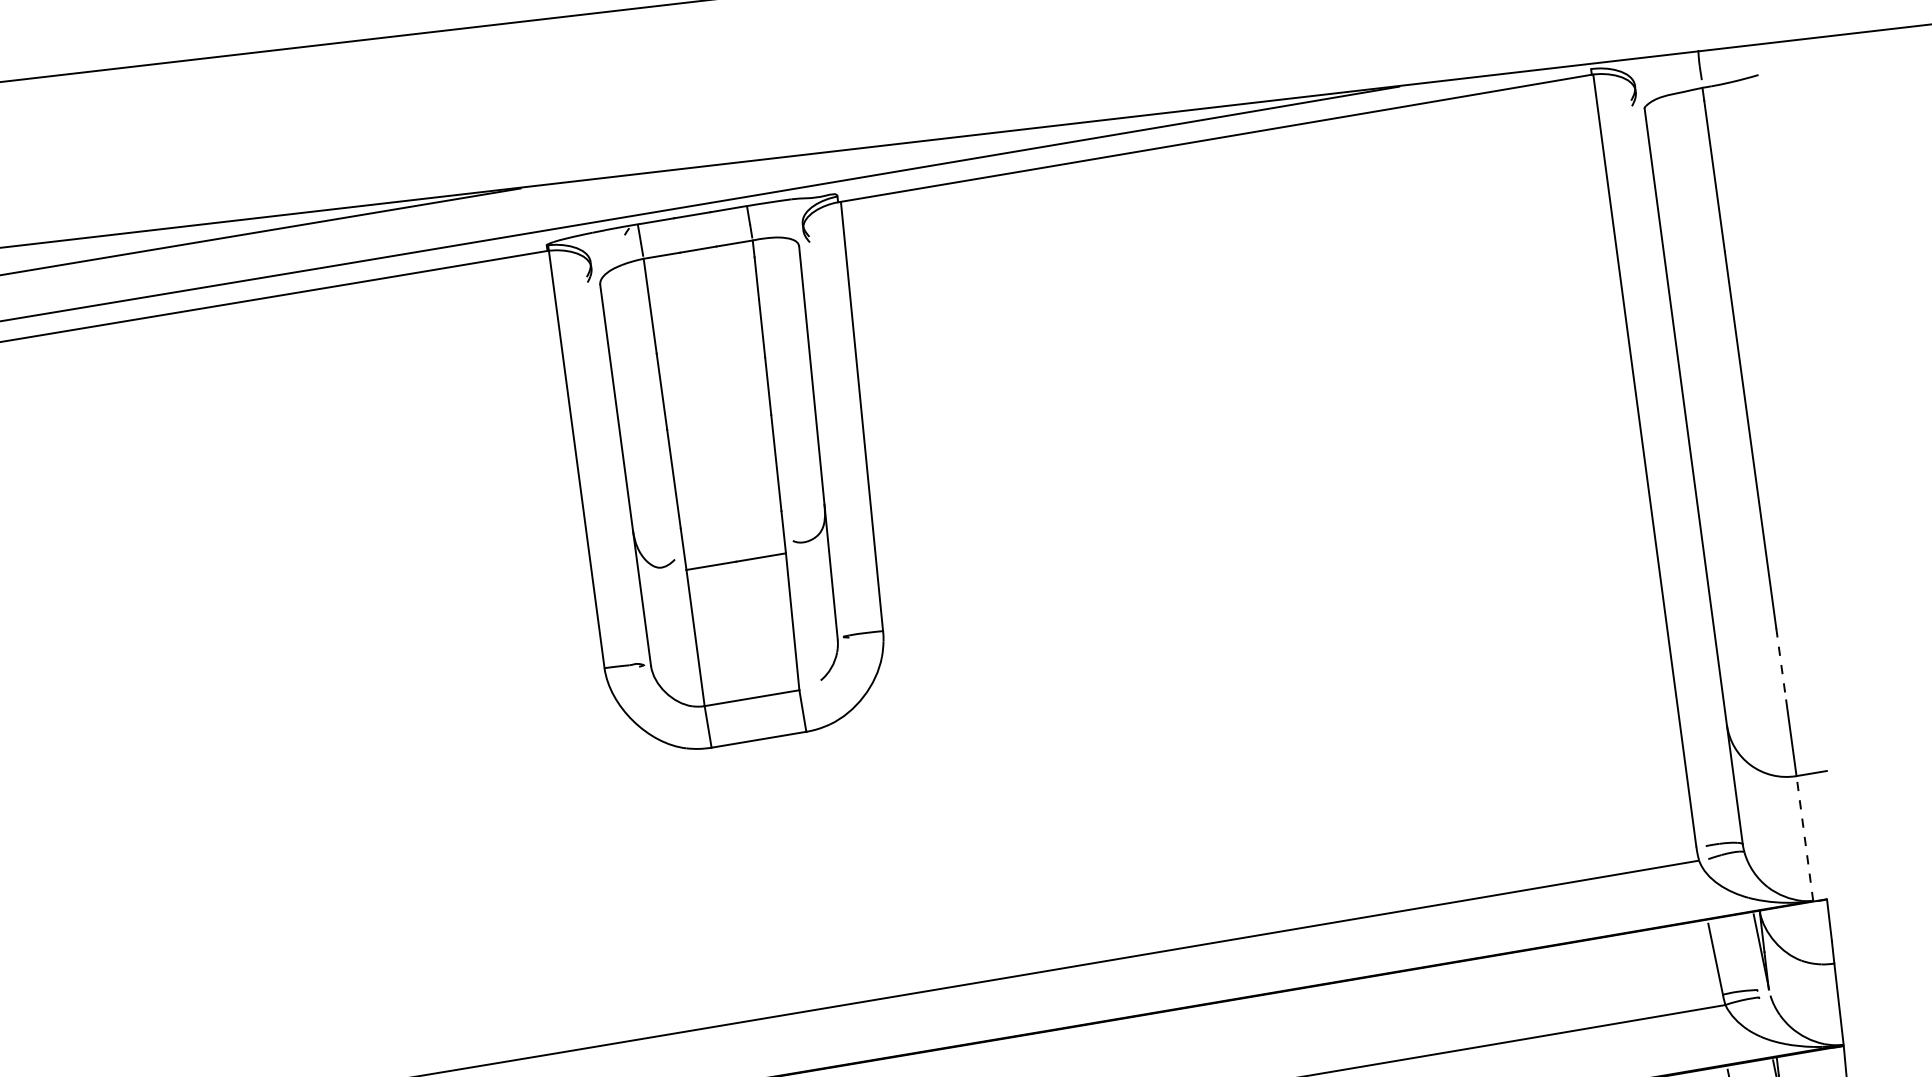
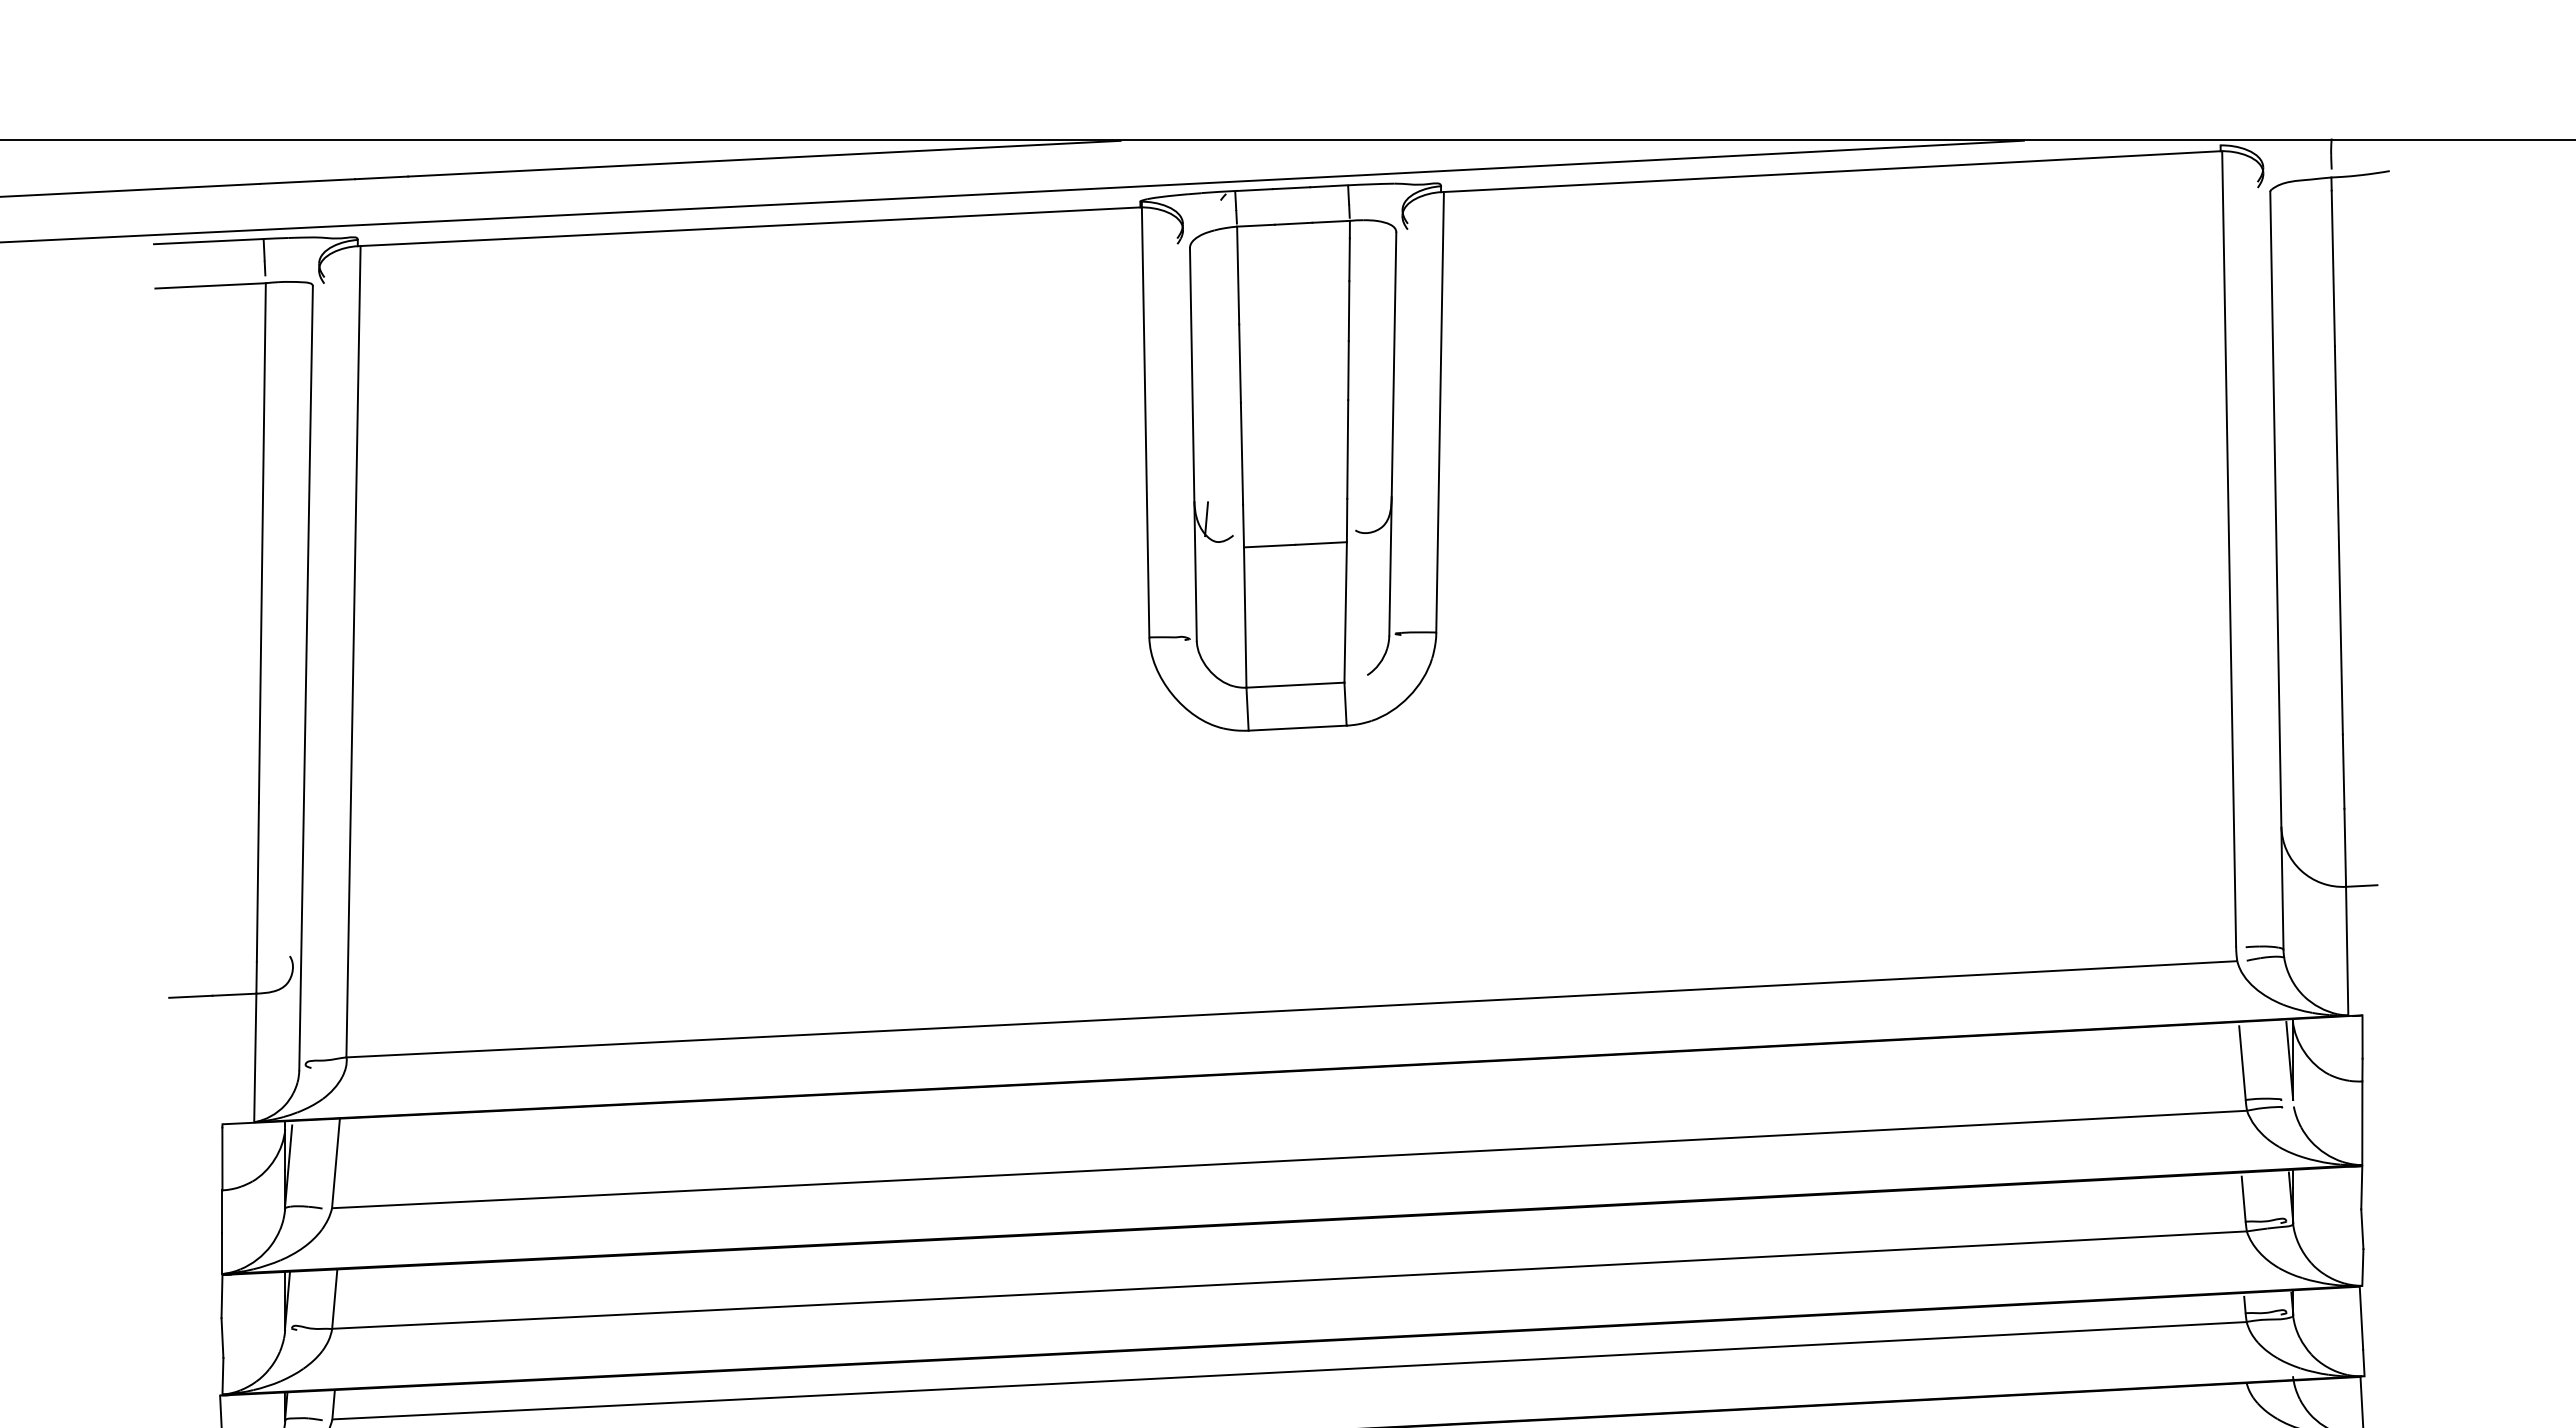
line: (646, 547) -> (1206, 519), added
line: (1781, 665) -> (2343, 772), dashed -> solid
line: (1805, 837) -> (2347, 950), dashed -> solid

